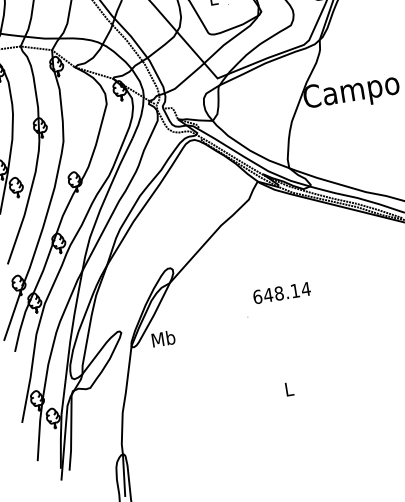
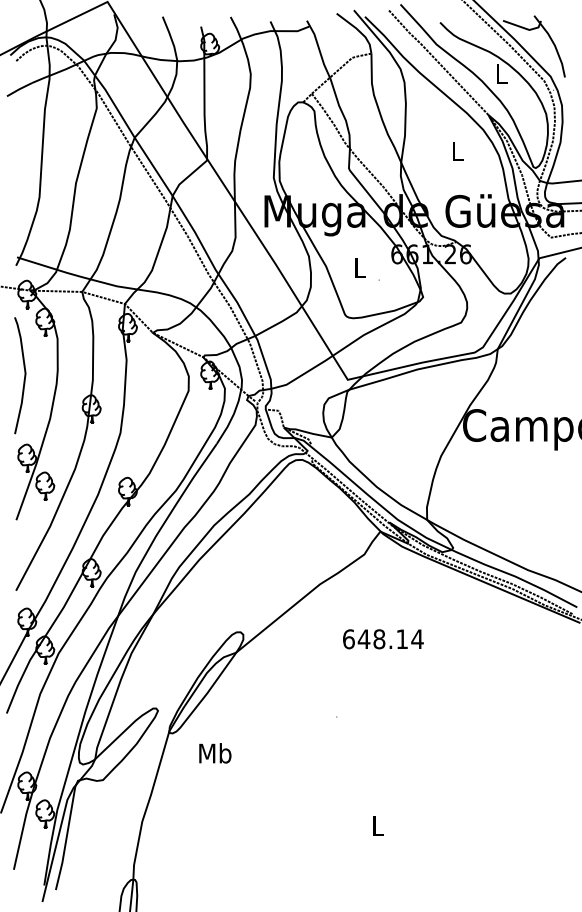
text: (282, 293) -> (383, 639), moved
text: (163, 338) -> (215, 753), moved

